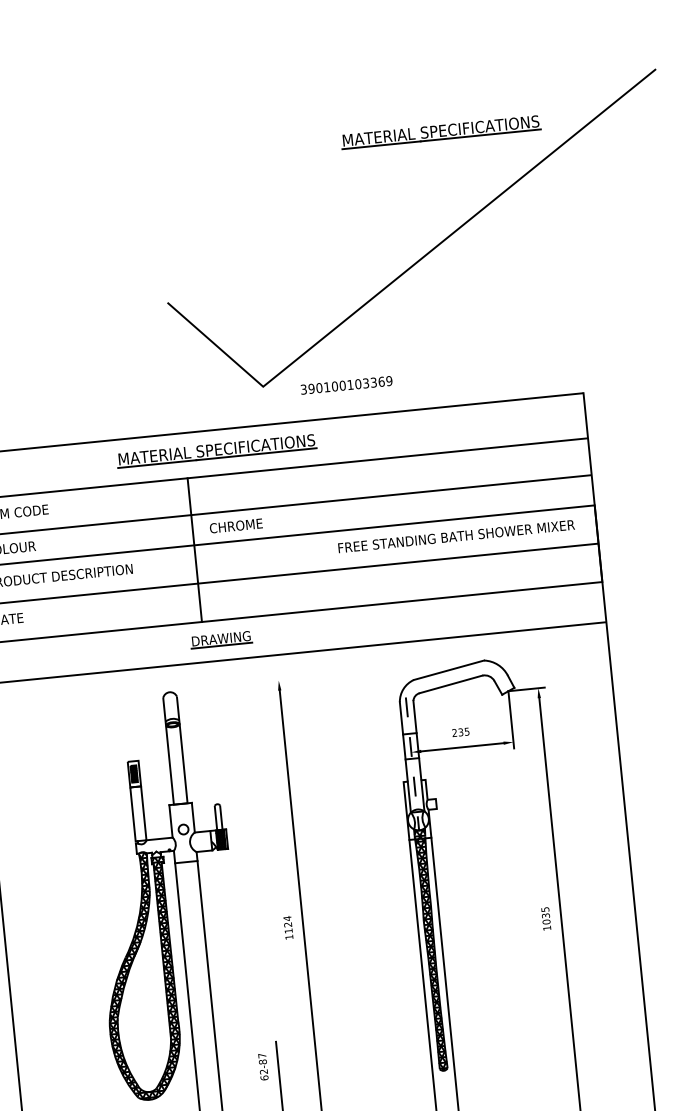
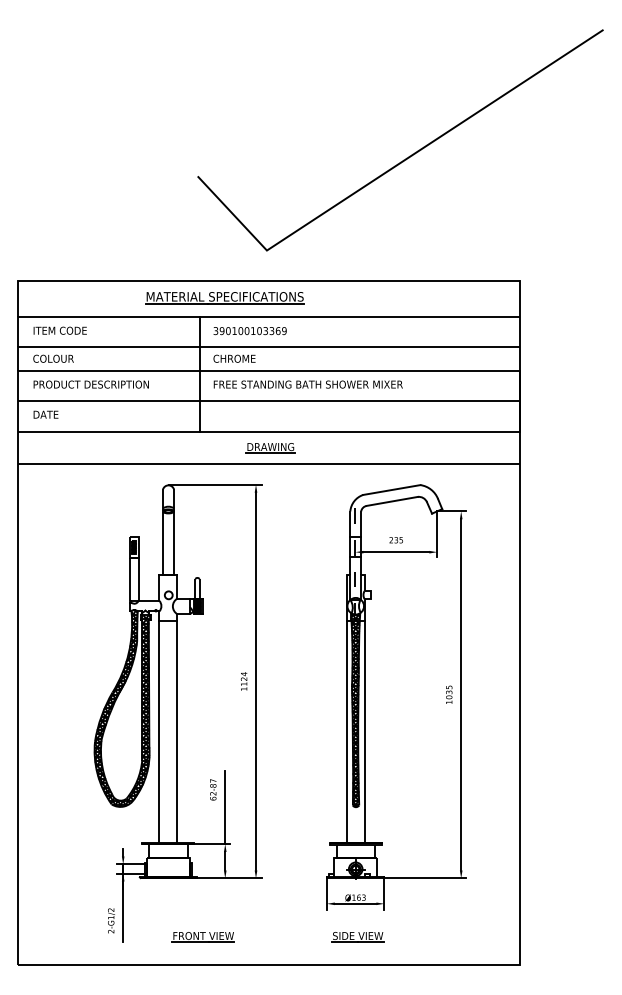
part: (440, 133) -> (427, 63), removed
text: (345, 385) -> (249, 331), moved
text: (455, 536) -> (307, 384), moved
part: (221, 640) -> (270, 448), moved
line: (228, 685) -> (215, 484), added

